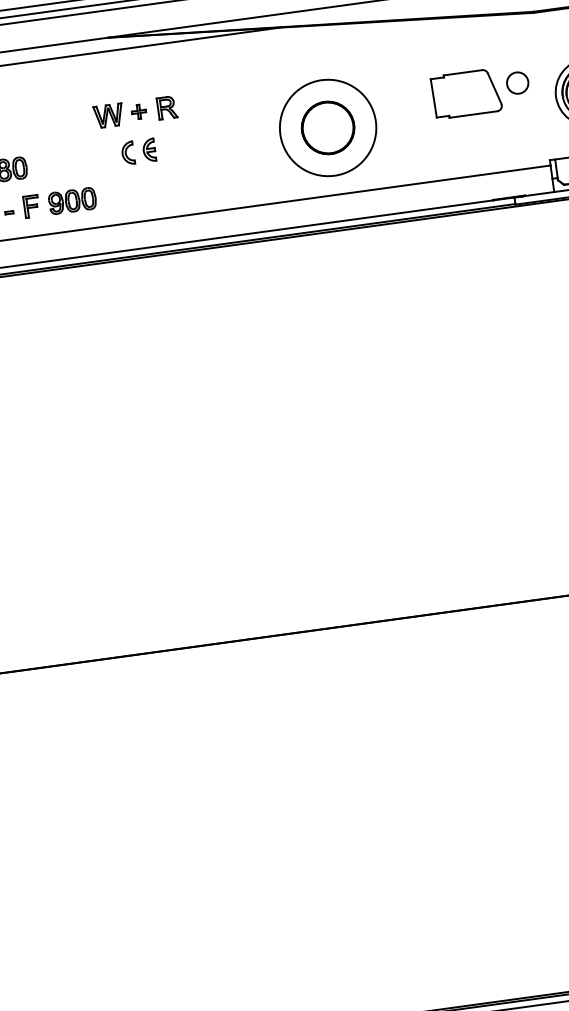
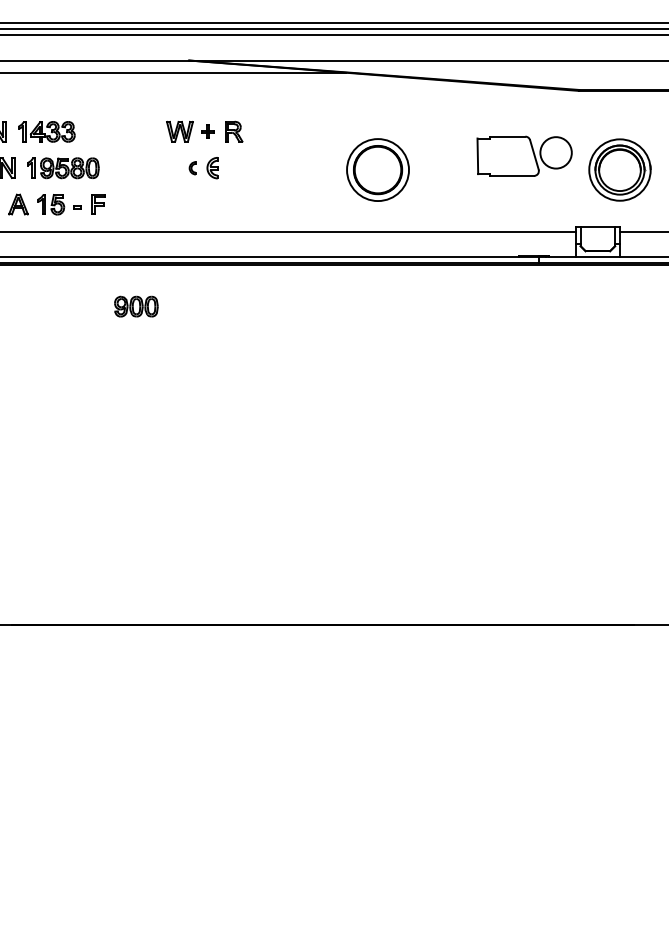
circle: (516, 82) -> (555, 152), size x1.6
circle: (327, 127) -> (377, 169), size x0.7
part: (127, 153) -> (192, 168), size x0.6
part: (72, 200) -> (136, 306), moved

